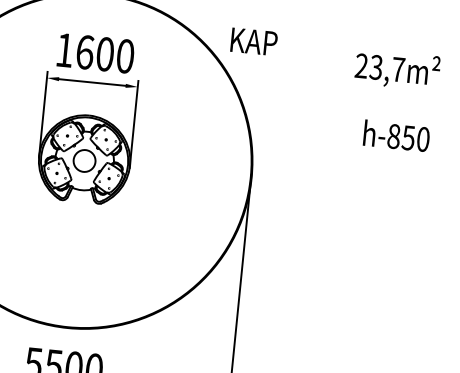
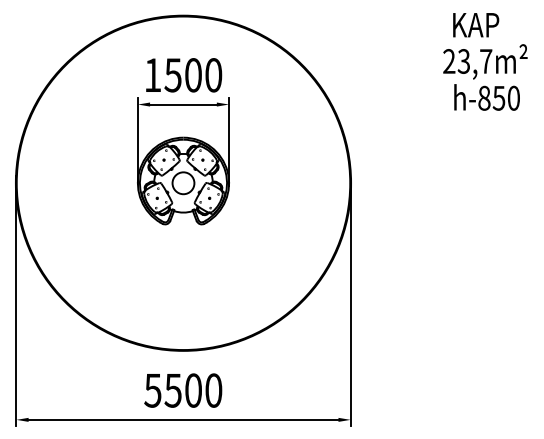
text: (254, 42) -> (476, 25), moved
text: (84, 52) -> (172, 75), 1600 -> 1500
text: (396, 135) -> (486, 97), moved

